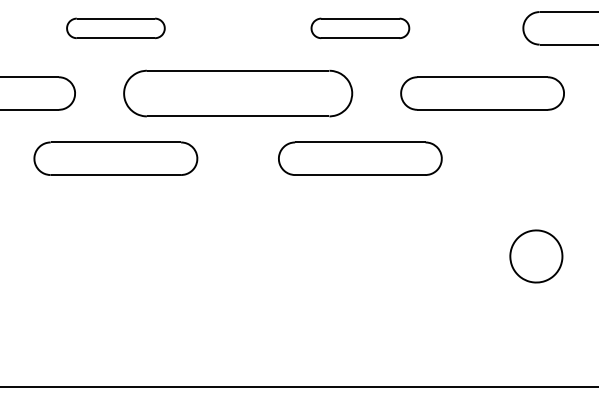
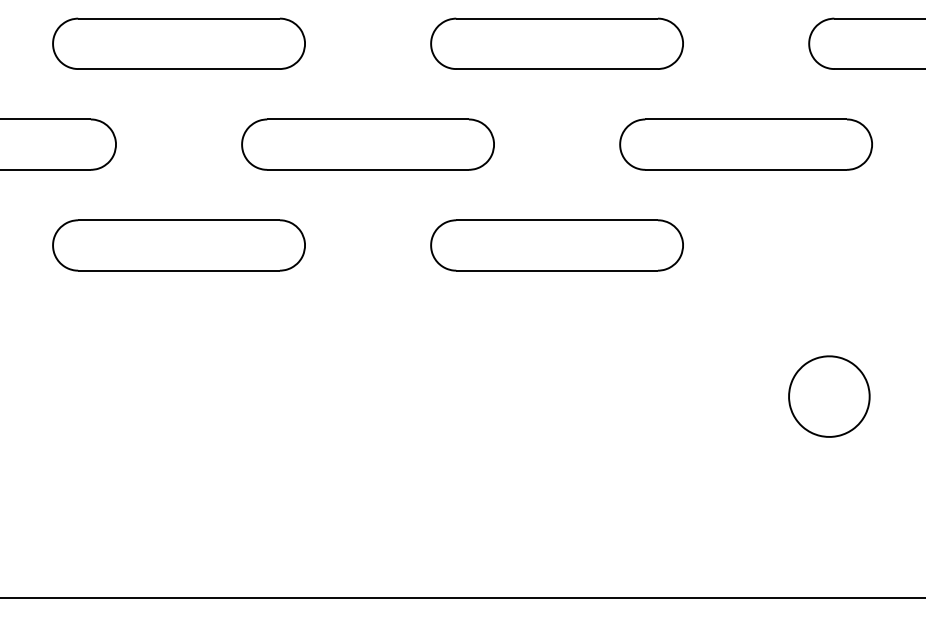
part: (115, 28) -> (178, 44), size x1.67
part: (360, 28) -> (557, 44), size x1.67
part: (237, 93) -> (367, 144), size x0.71

